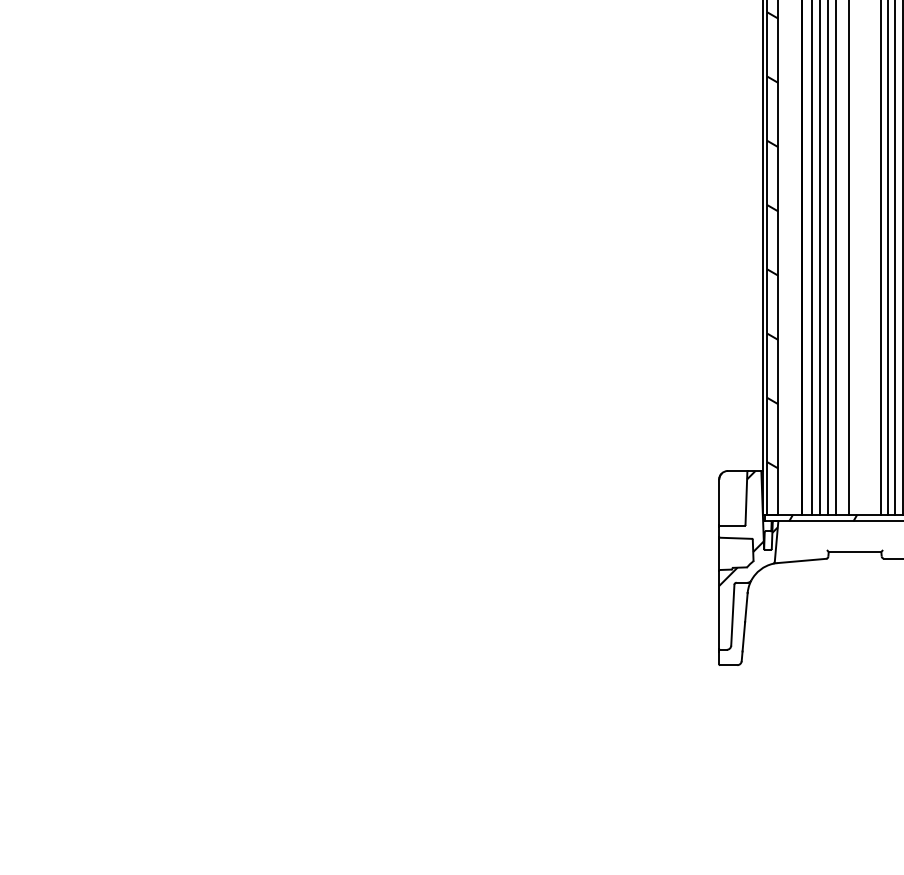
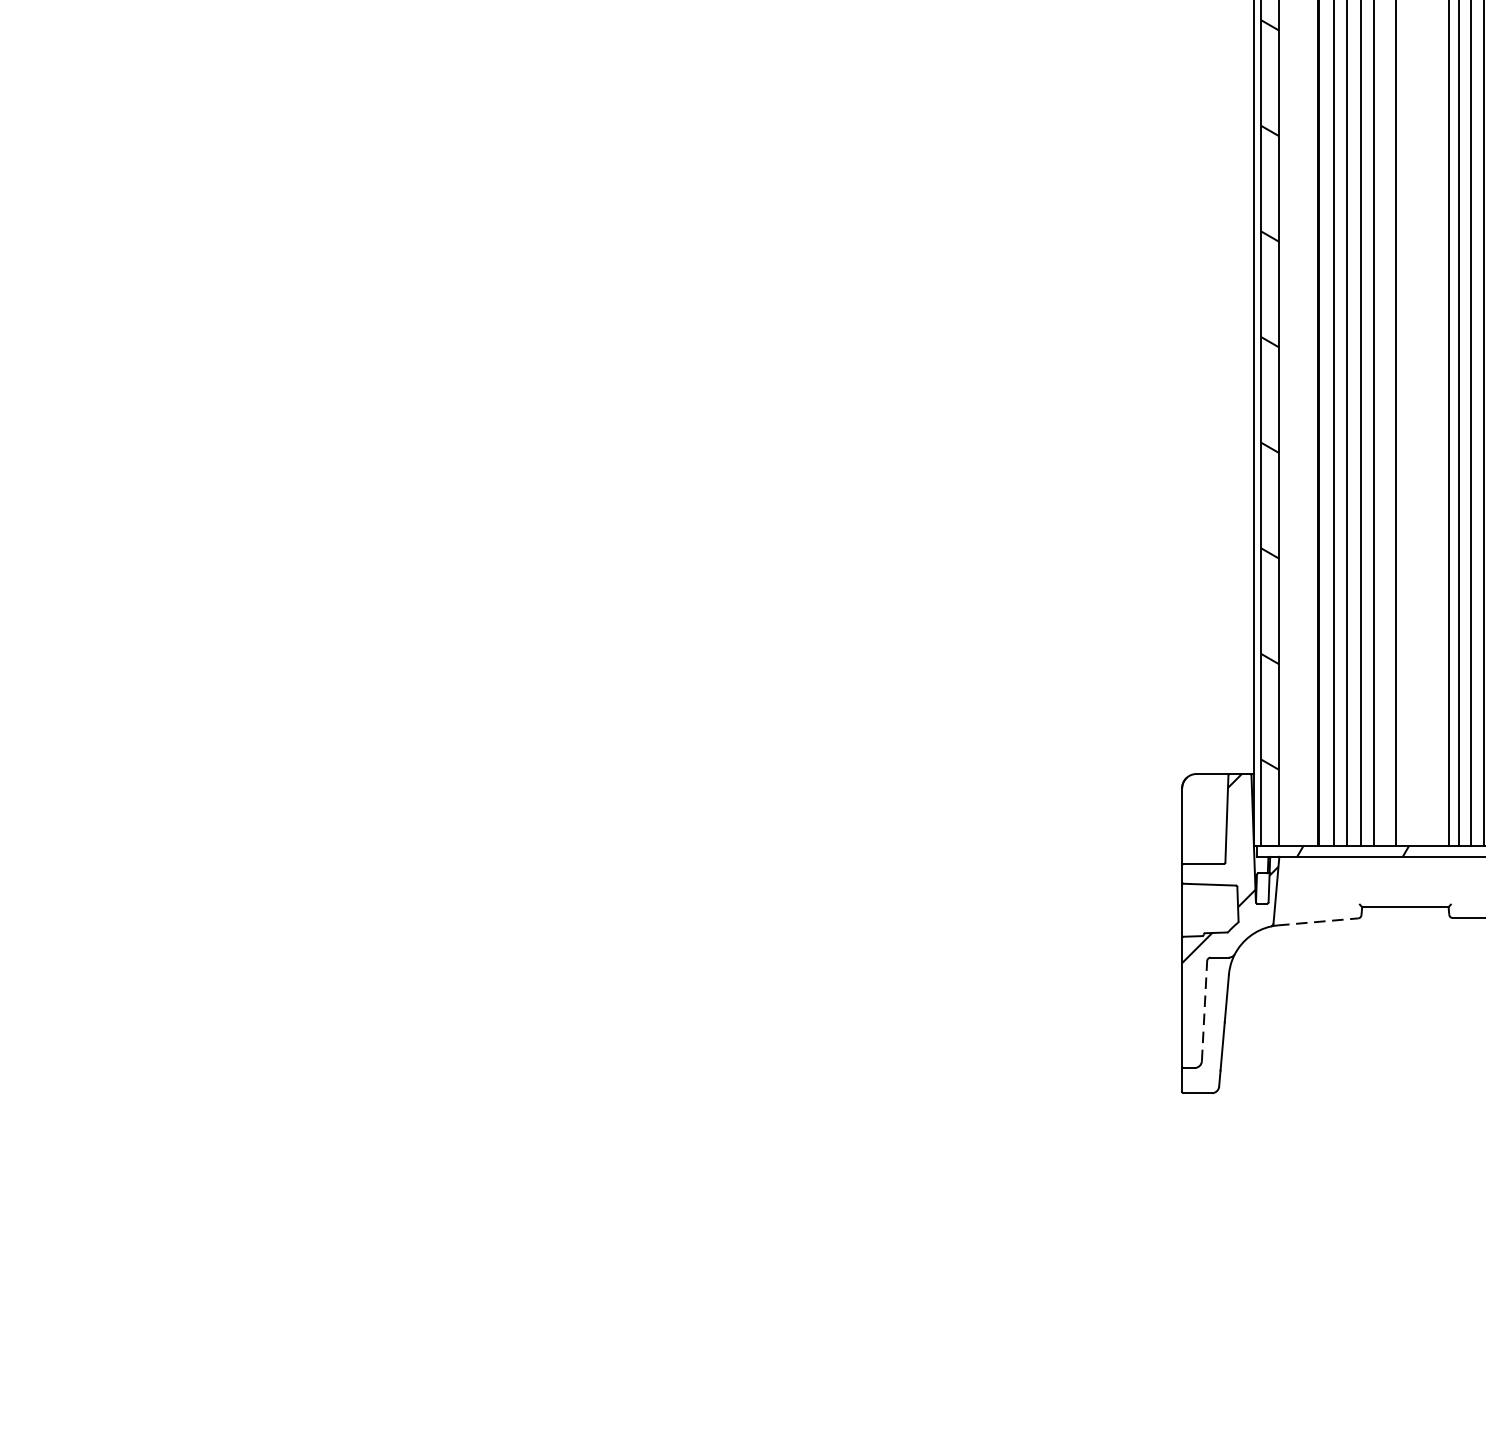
line: (802, 560) -> (1319, 921), solid -> dashed
line: (732, 614) -> (1204, 1009), solid -> dashed

